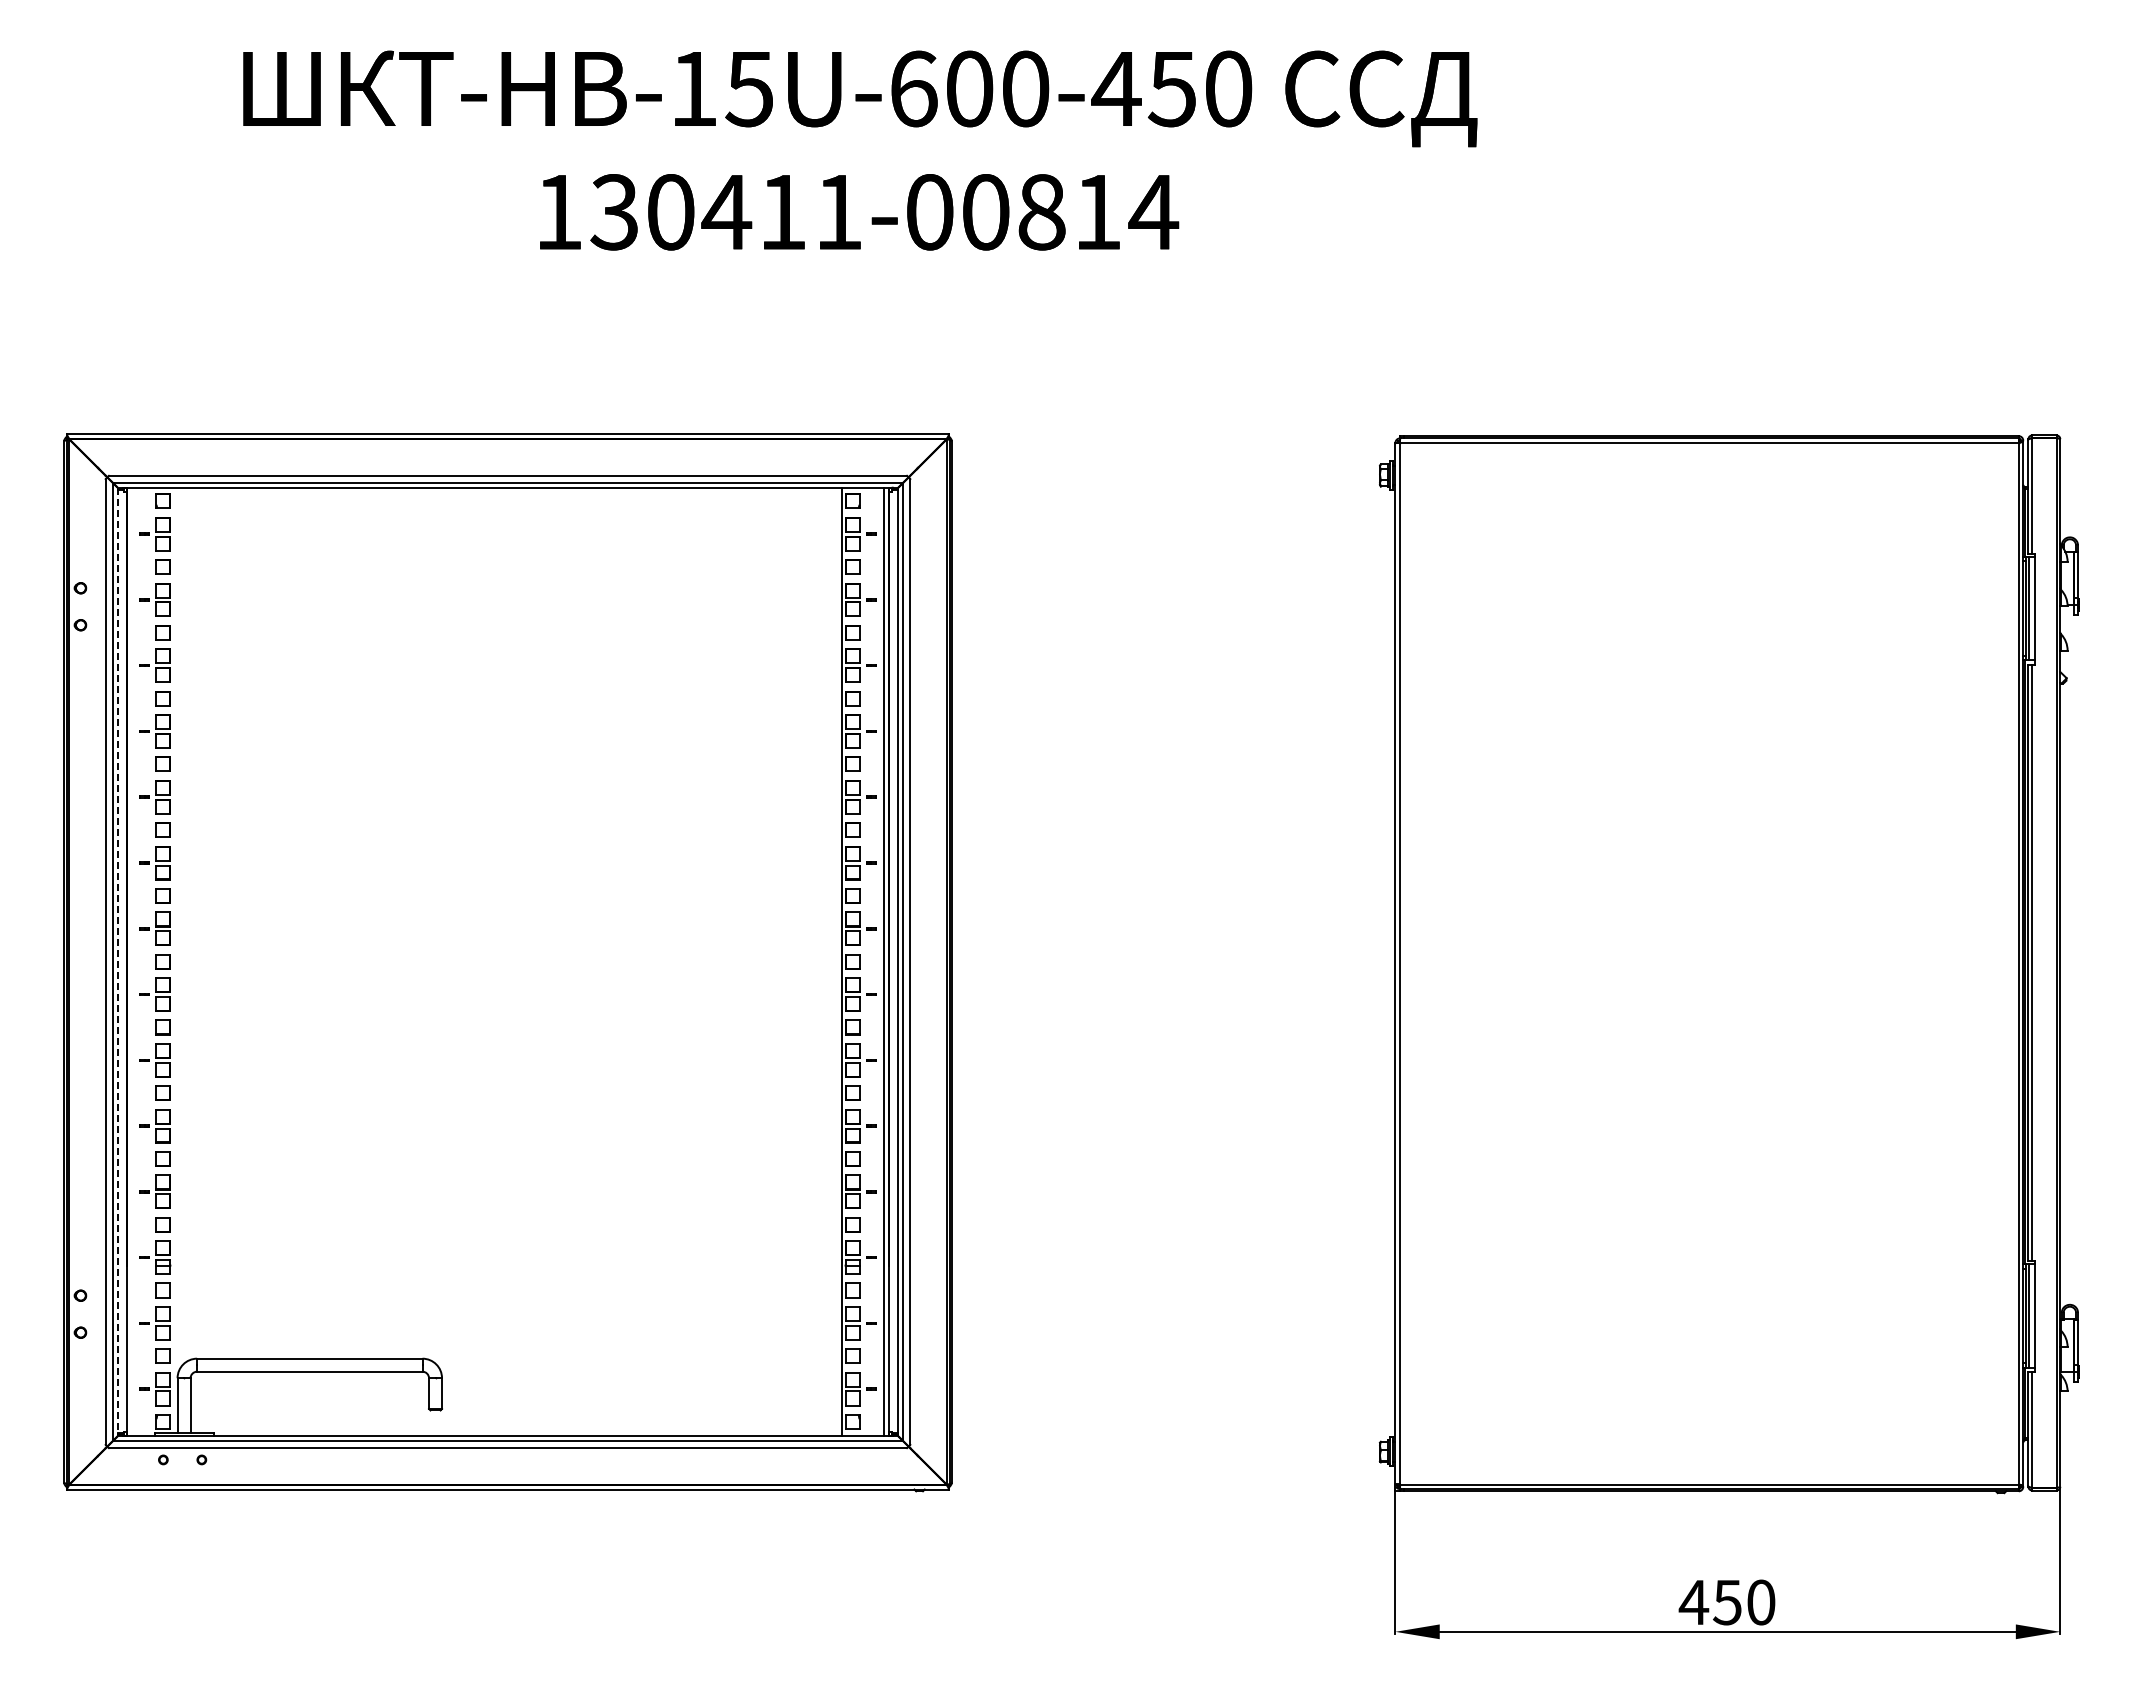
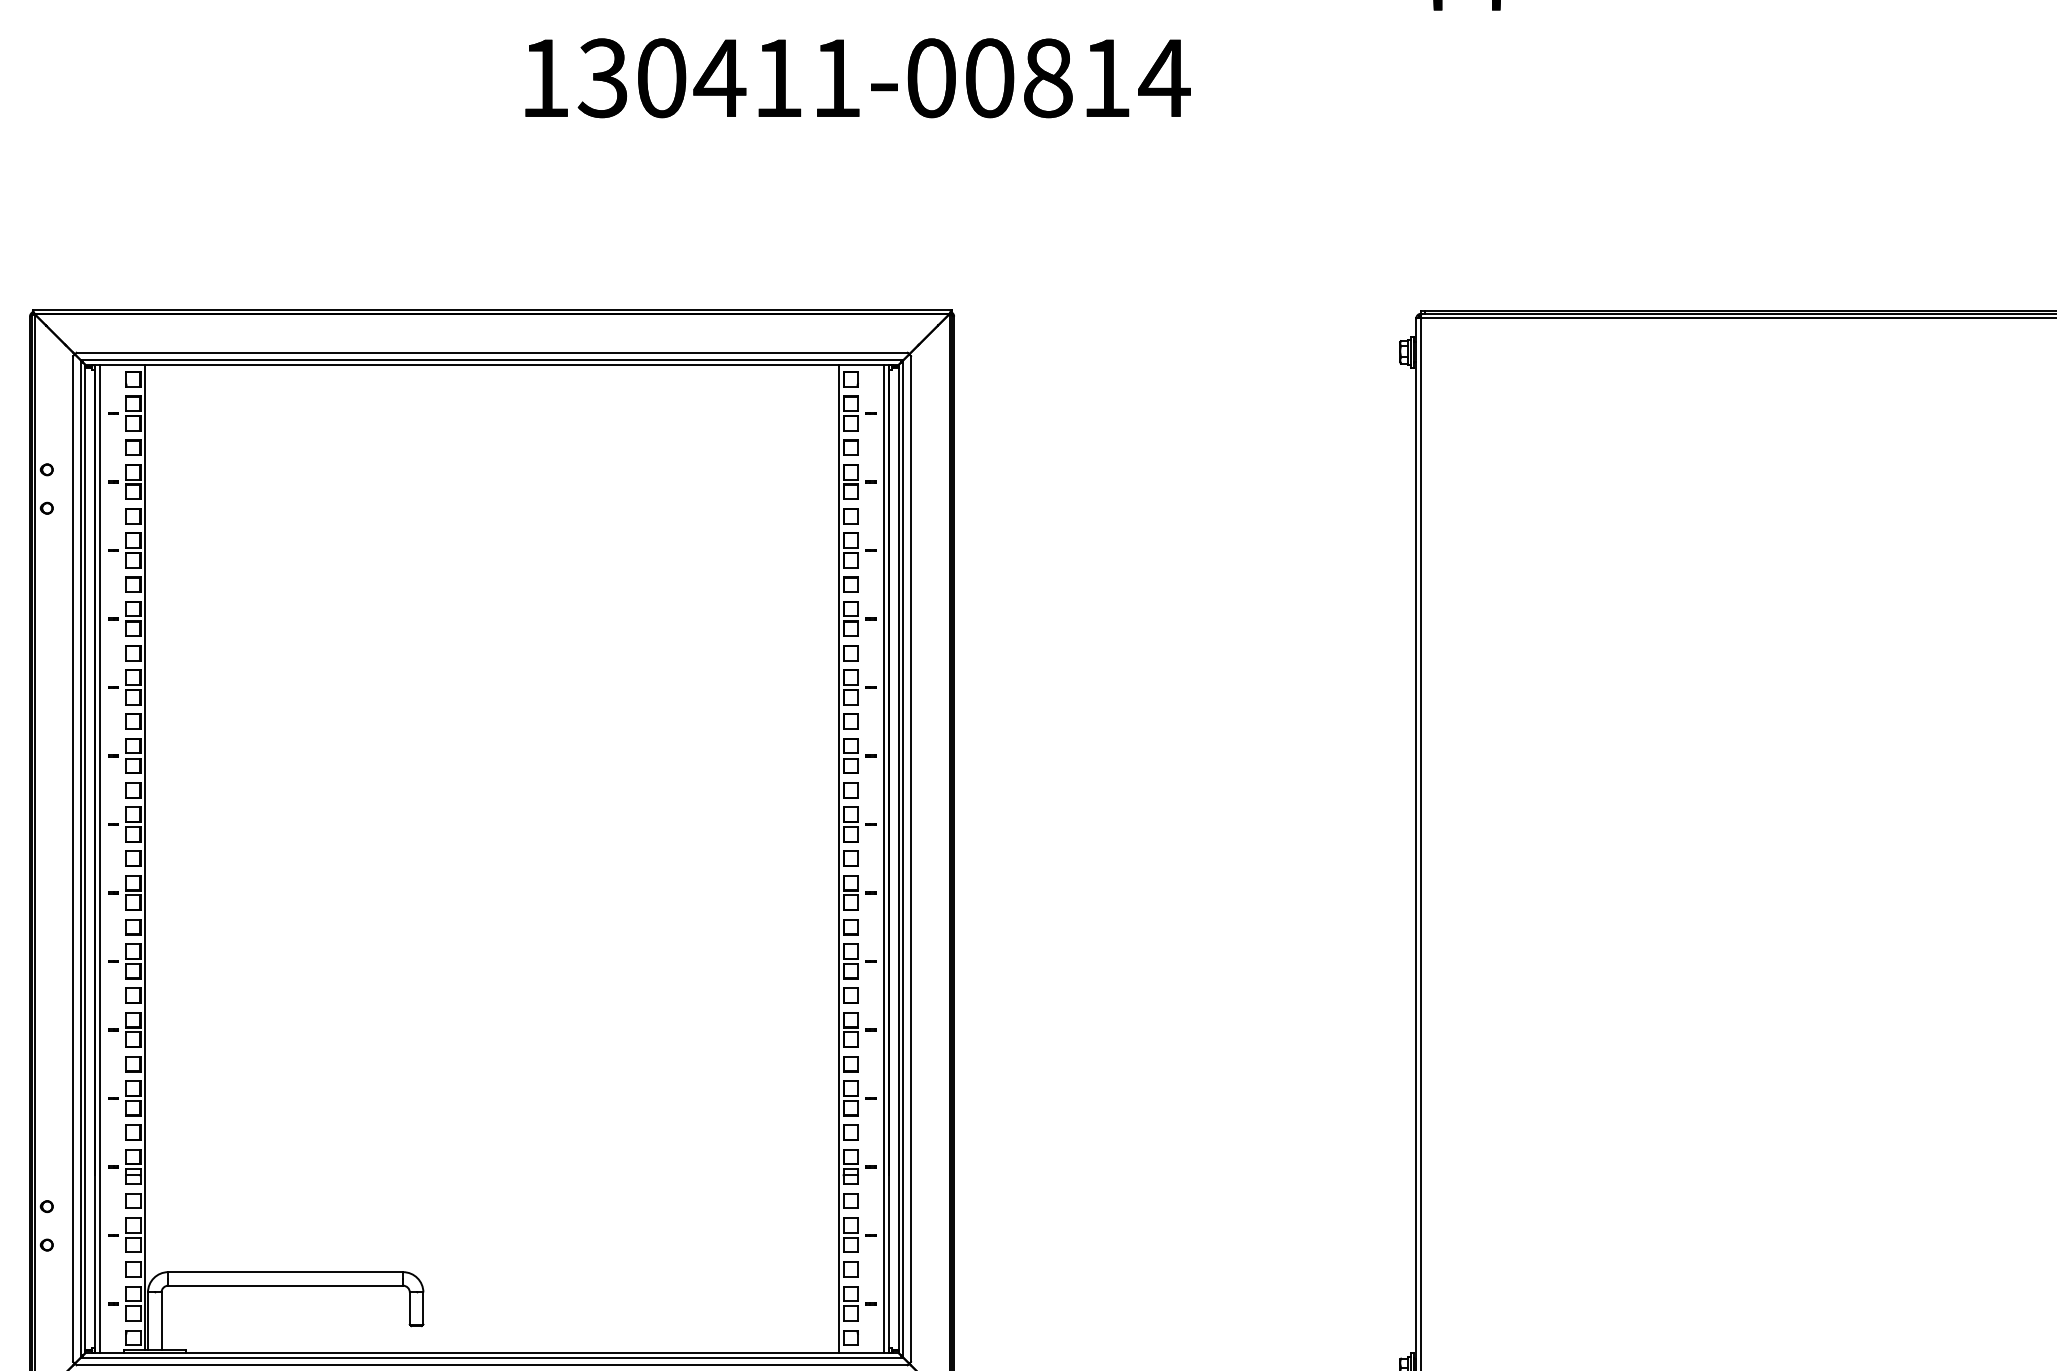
line: (174, 960) -> (144, 857), added
line: (131, 961) -> (99, 858), added
line: (117, 962) -> (85, 859), dashed -> solid

